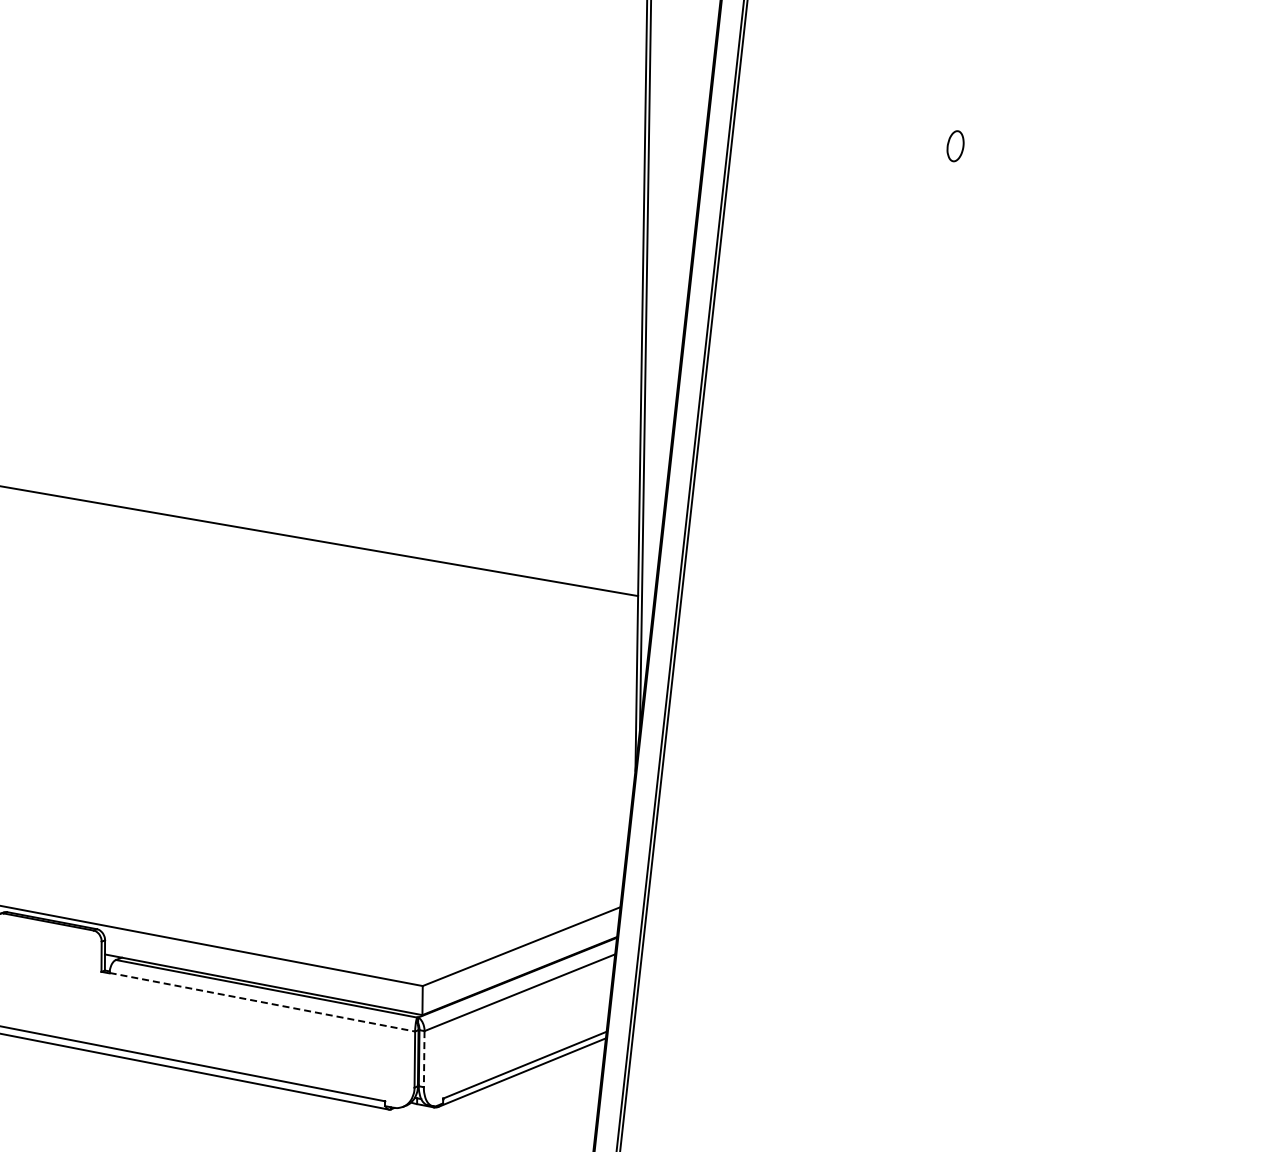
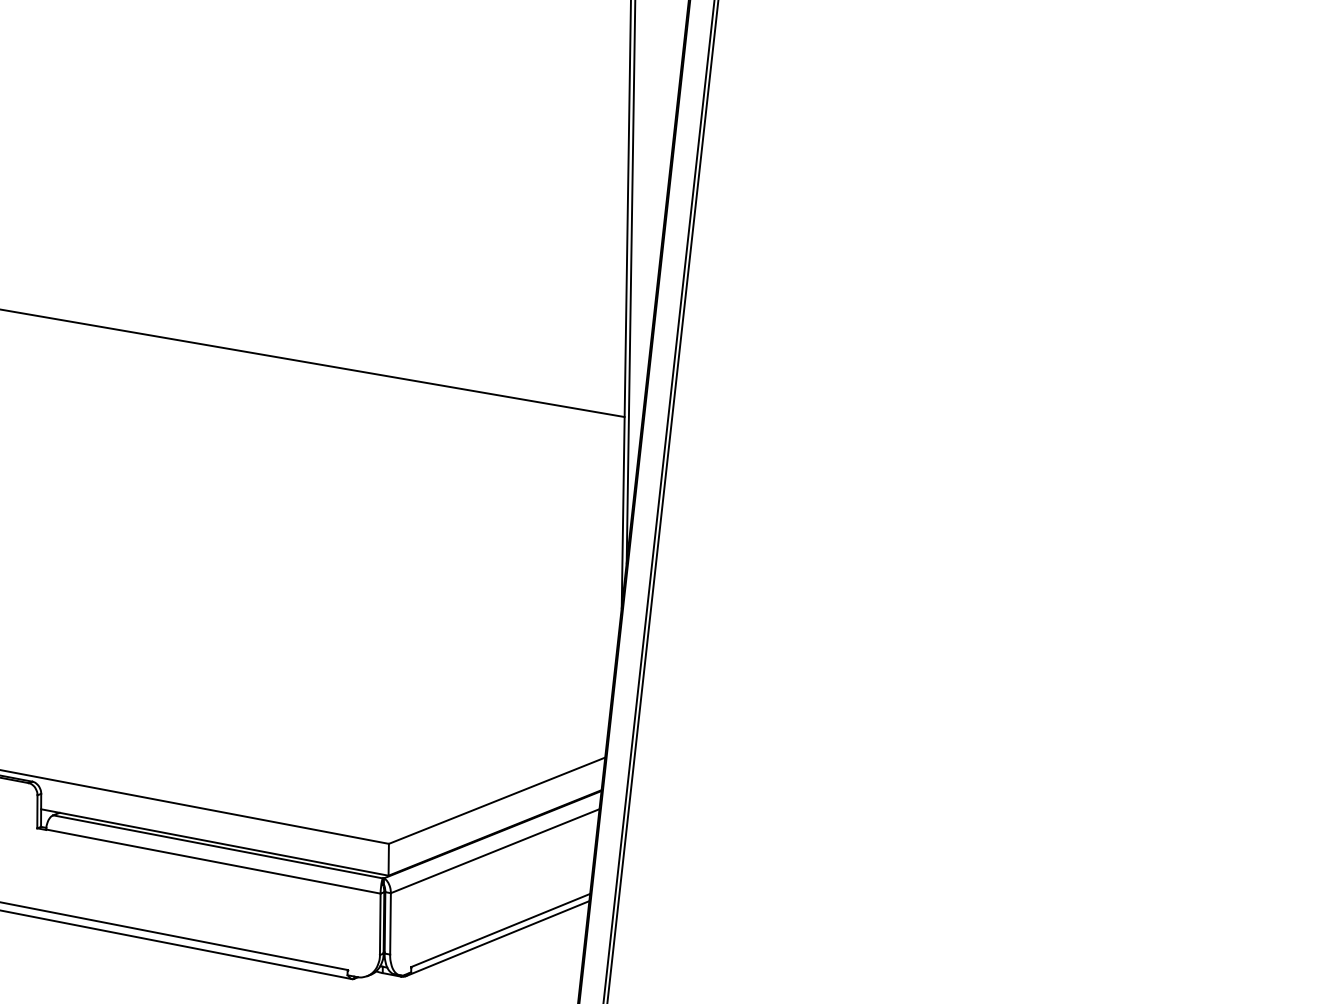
line: (262, 1002) -> (213, 861), dashed -> solid
line: (424, 1059) -> (390, 924), dashed -> solid

